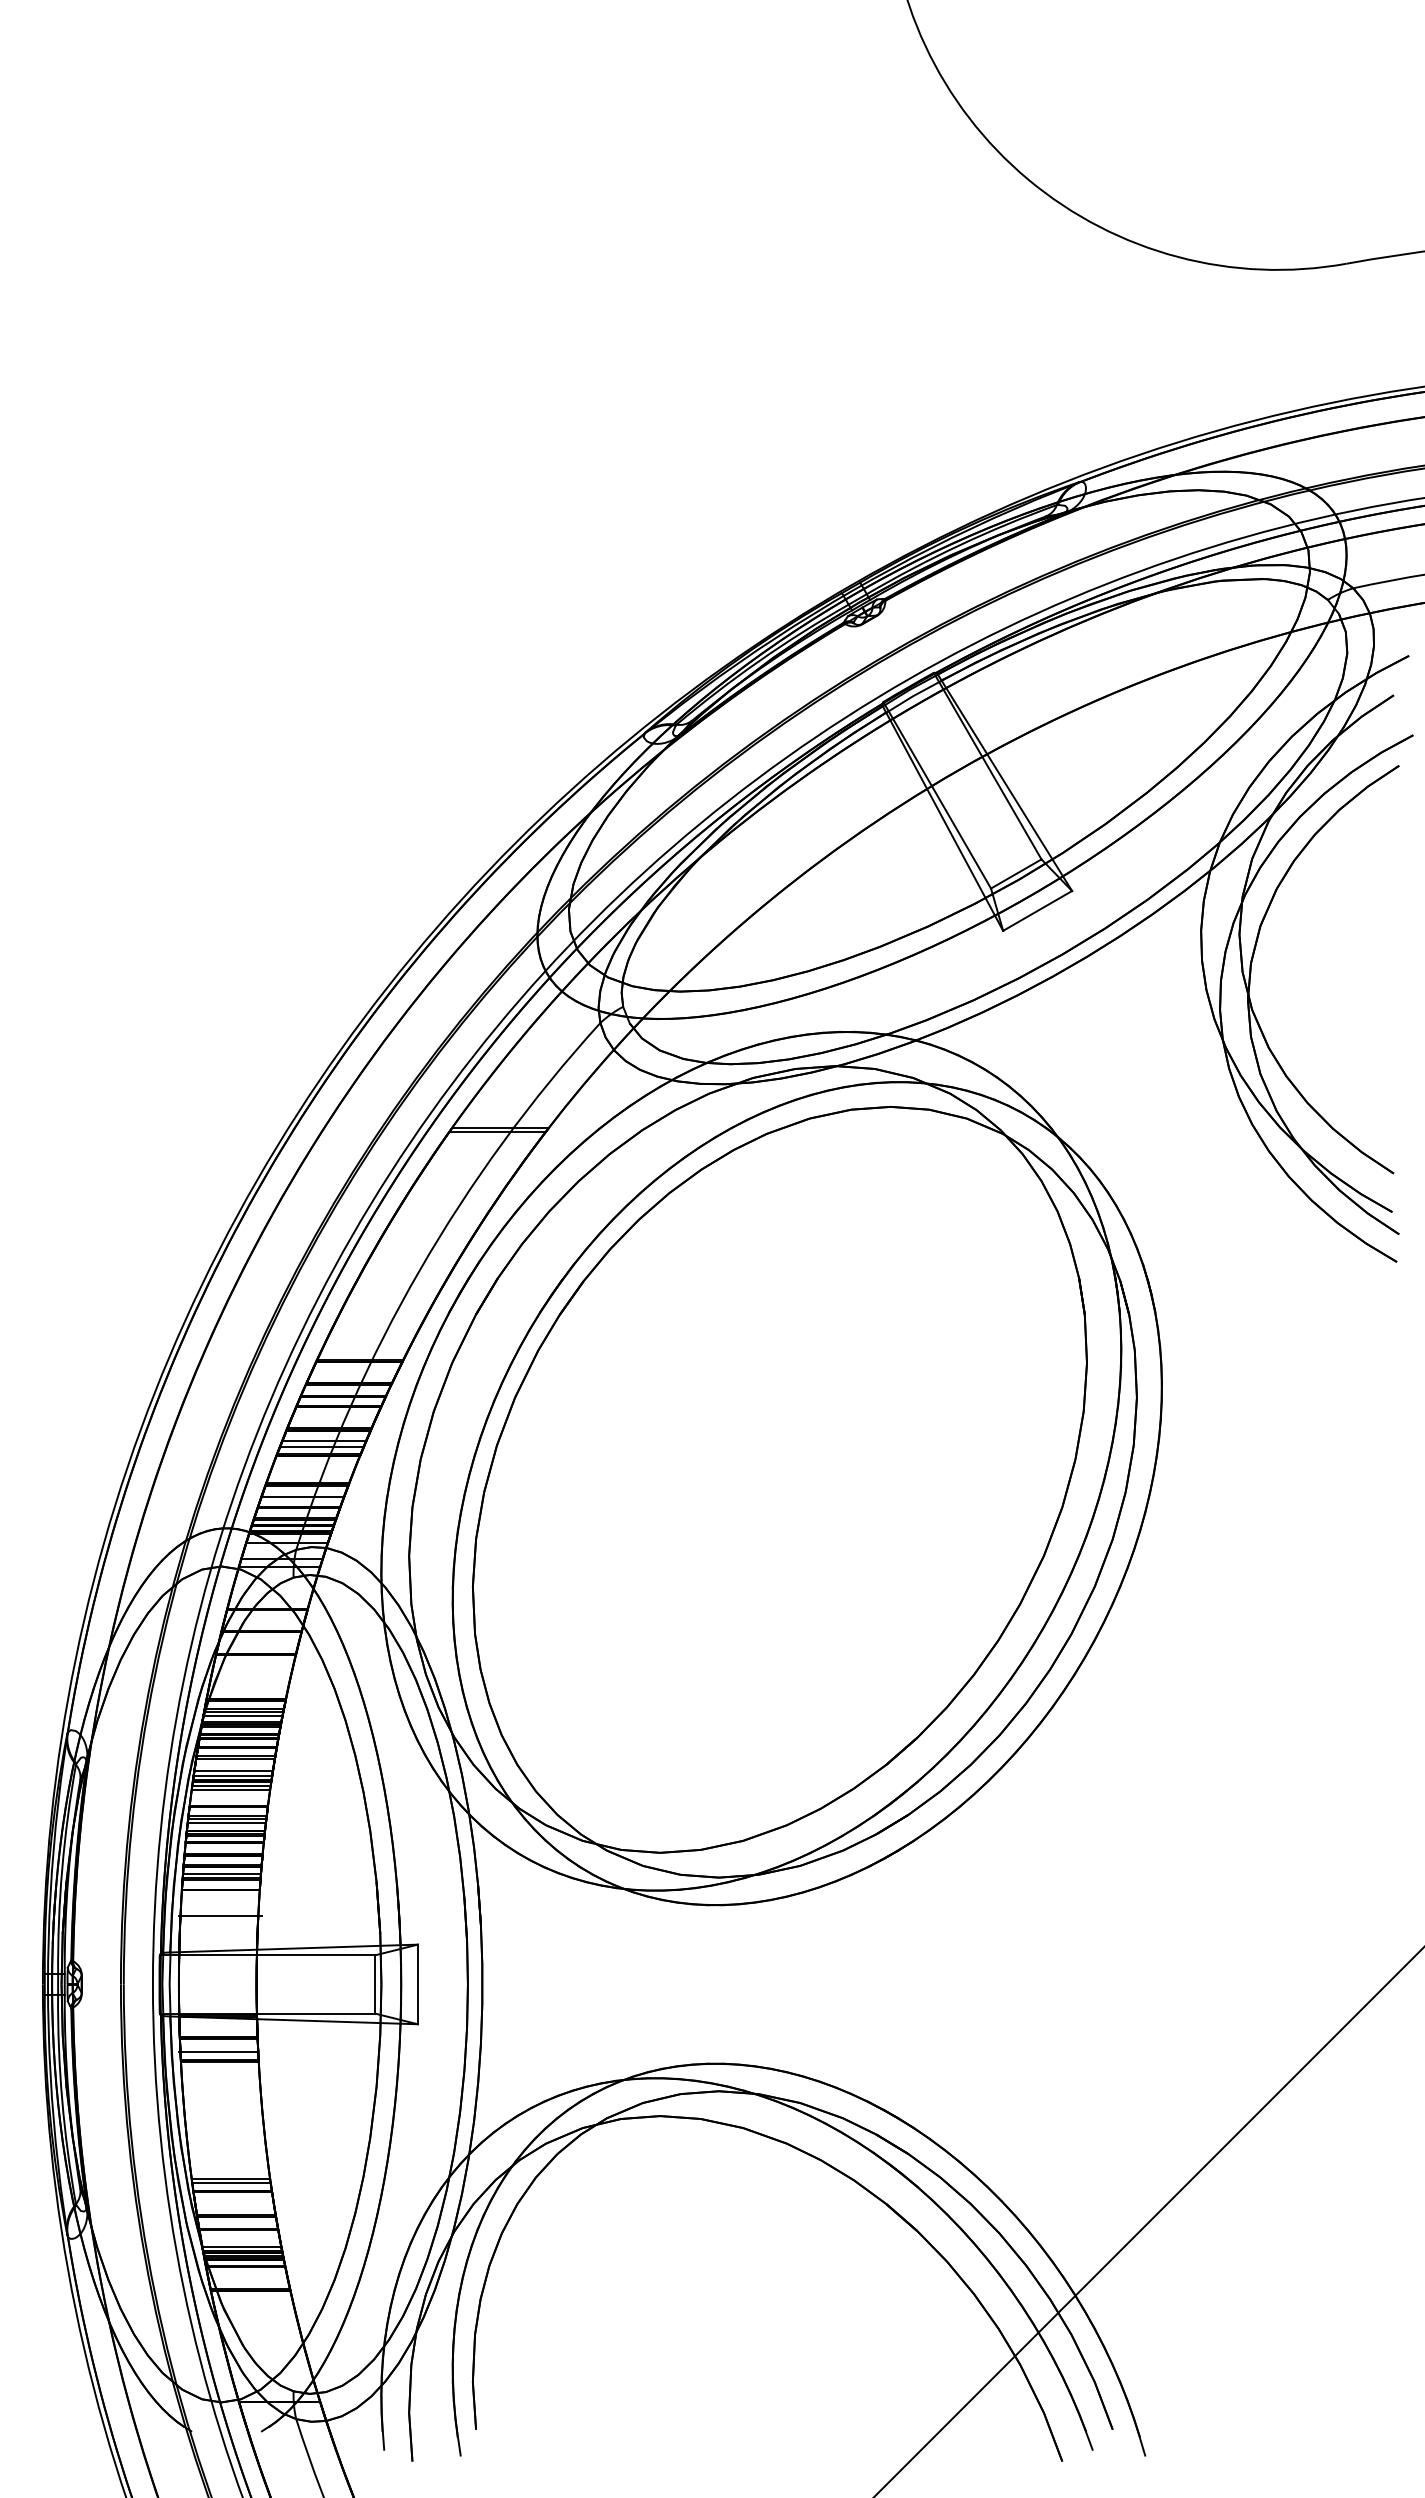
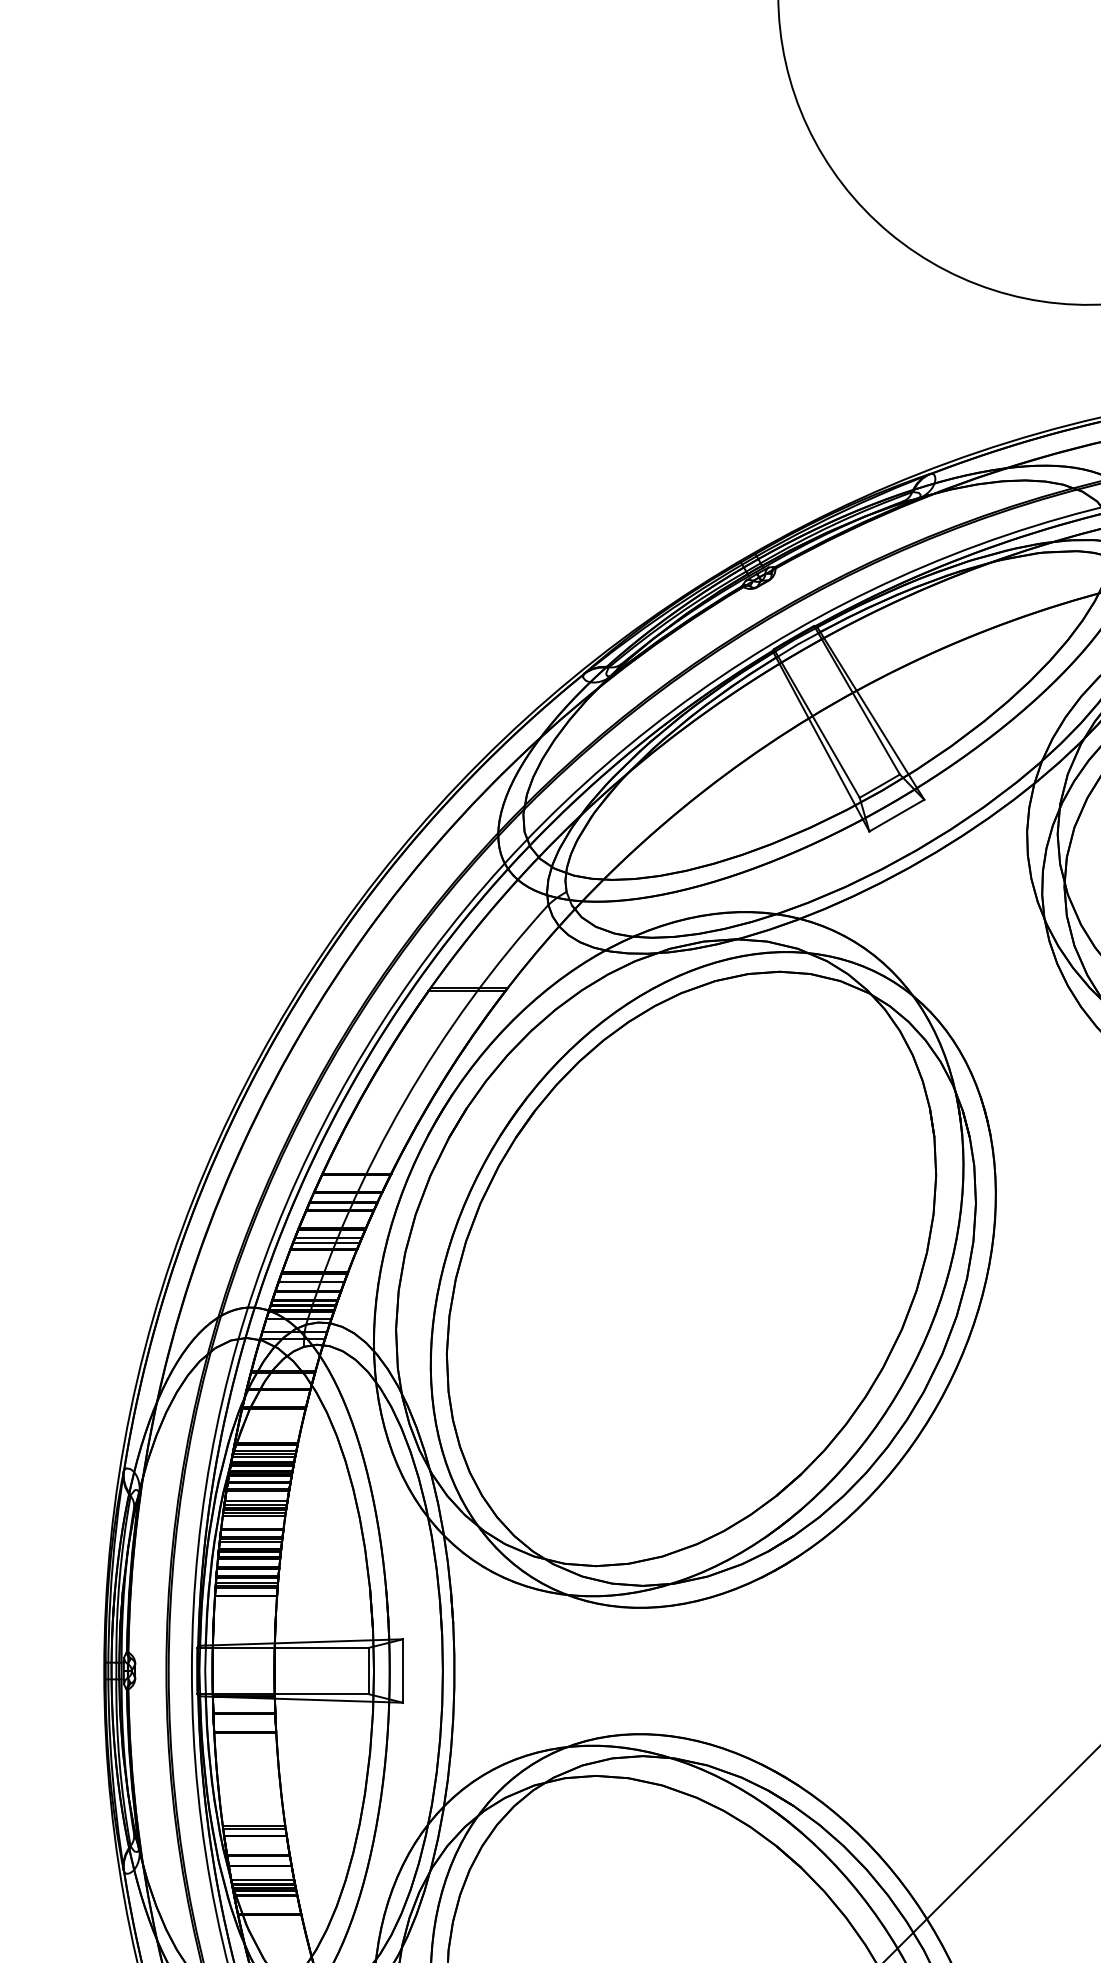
line: (220, 1916) -> (245, 1616), removed
line: (218, 2052) -> (244, 1725), removed

